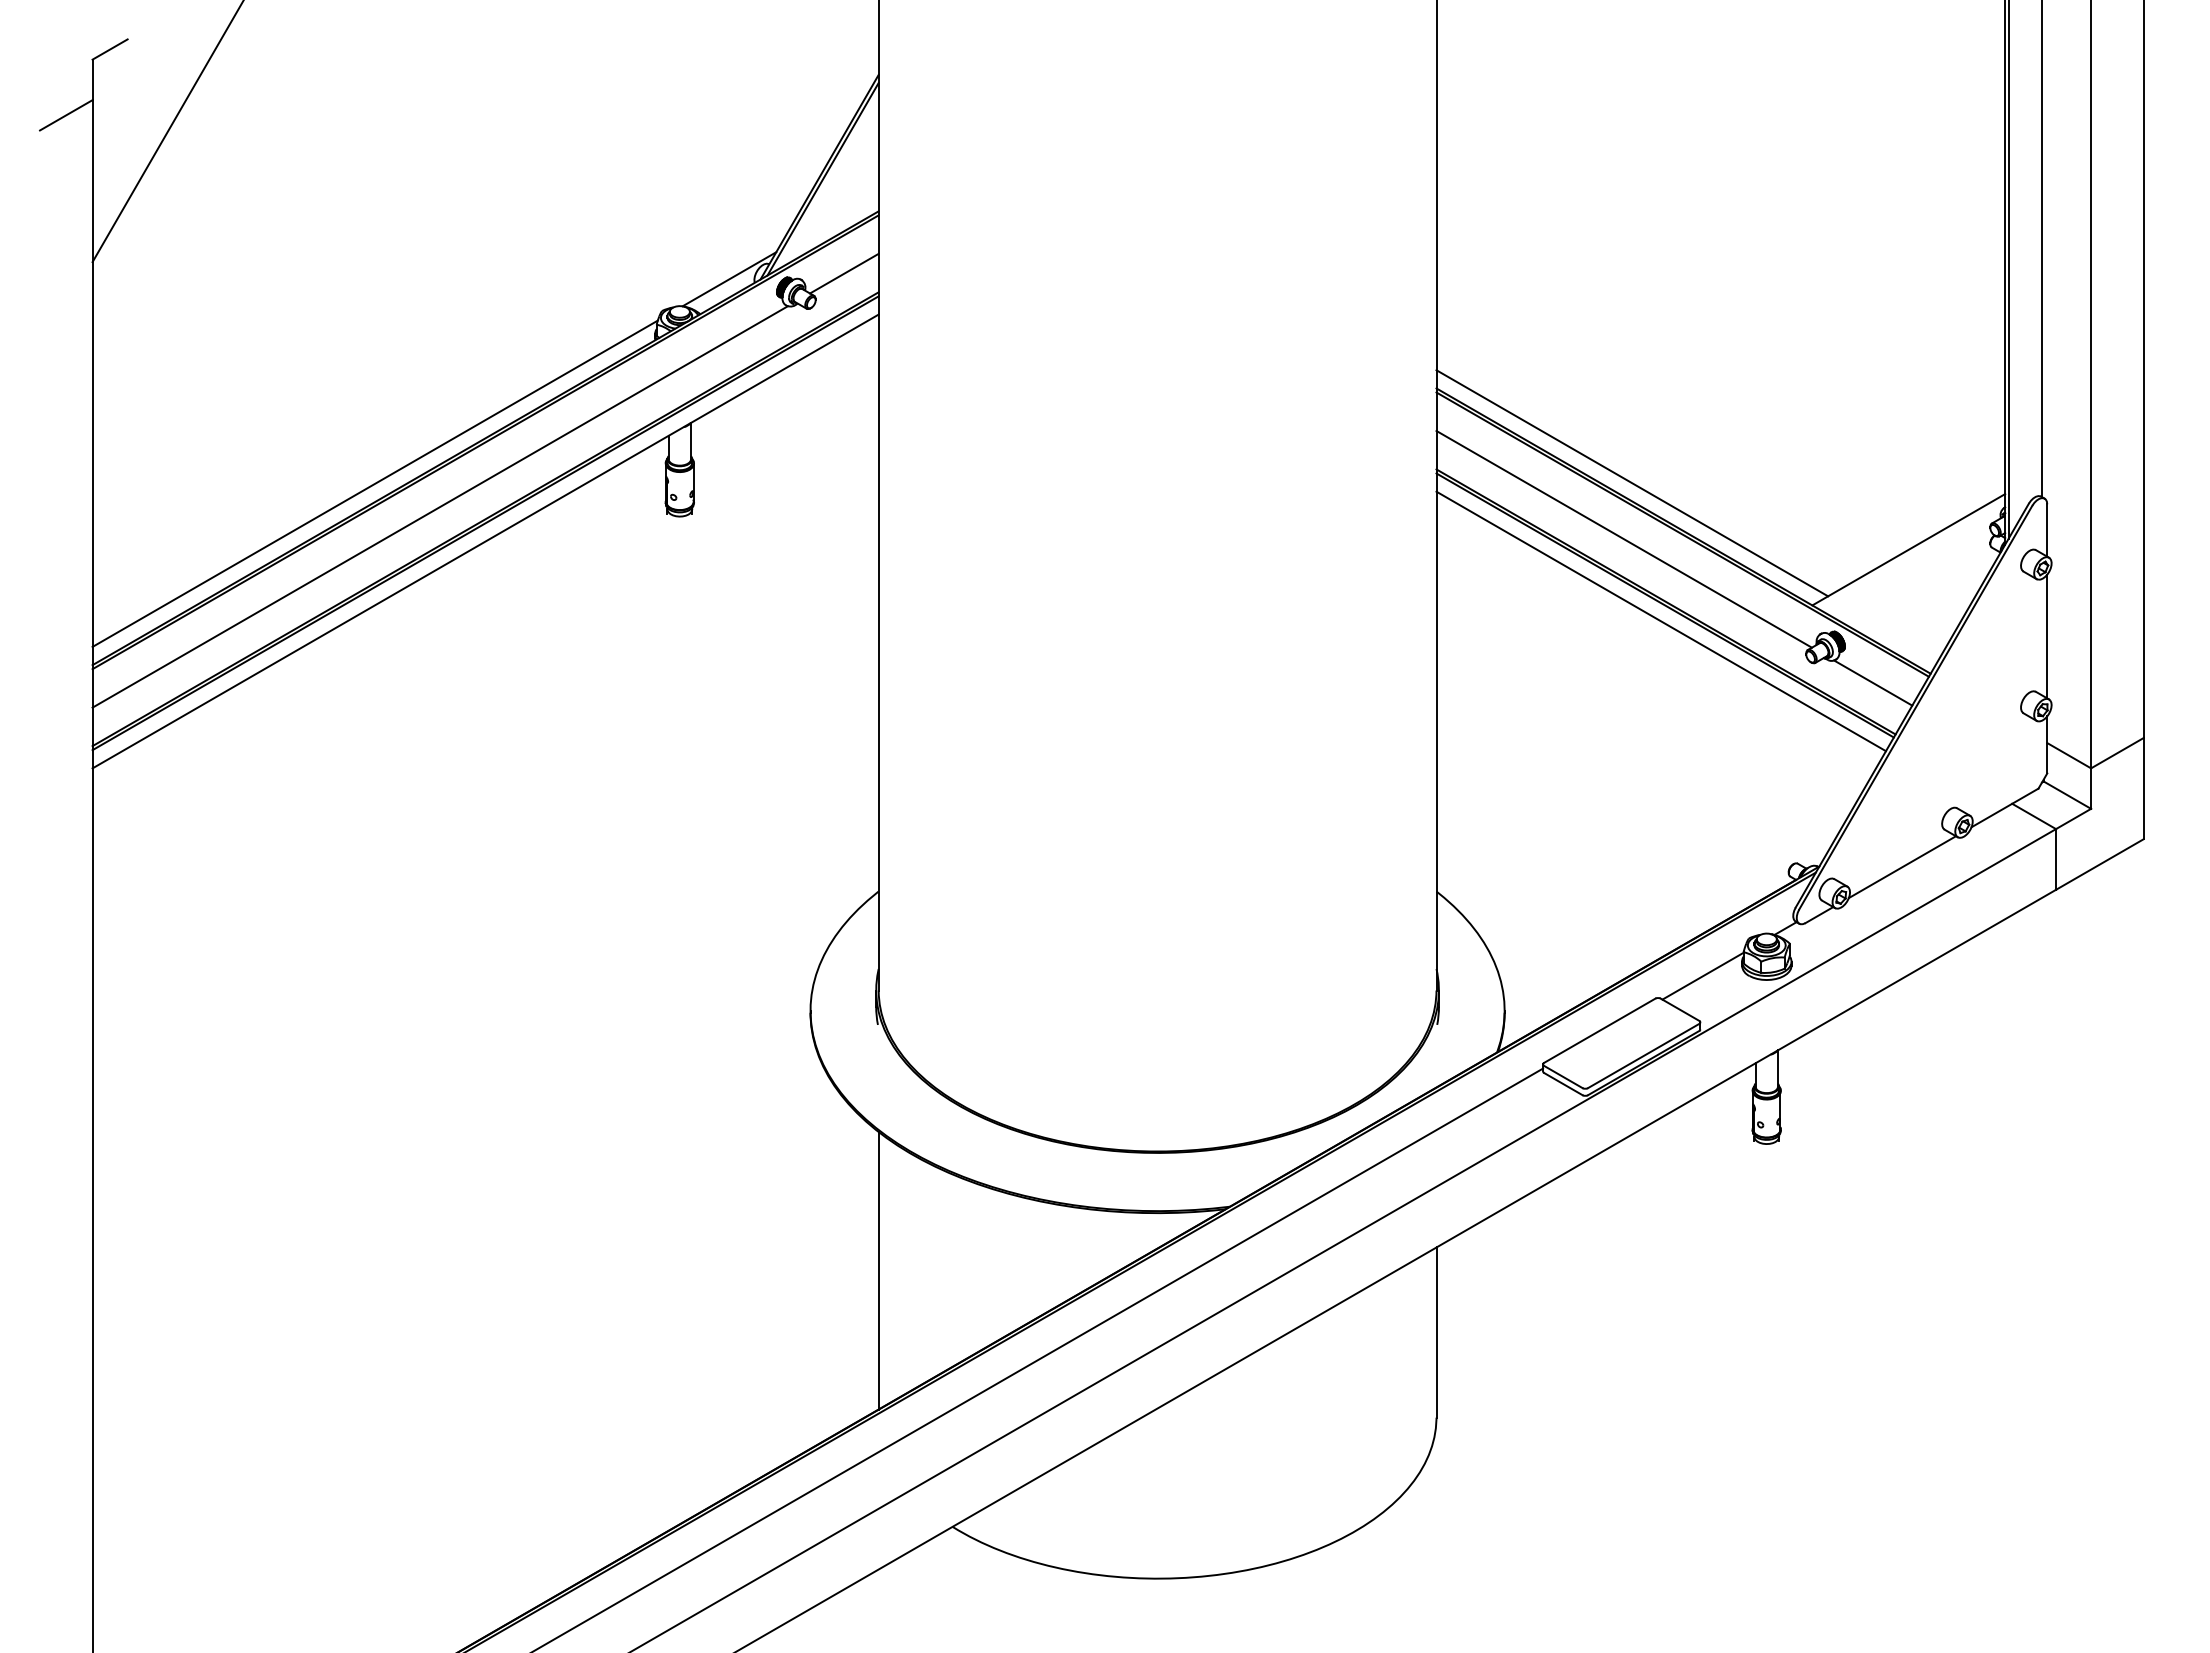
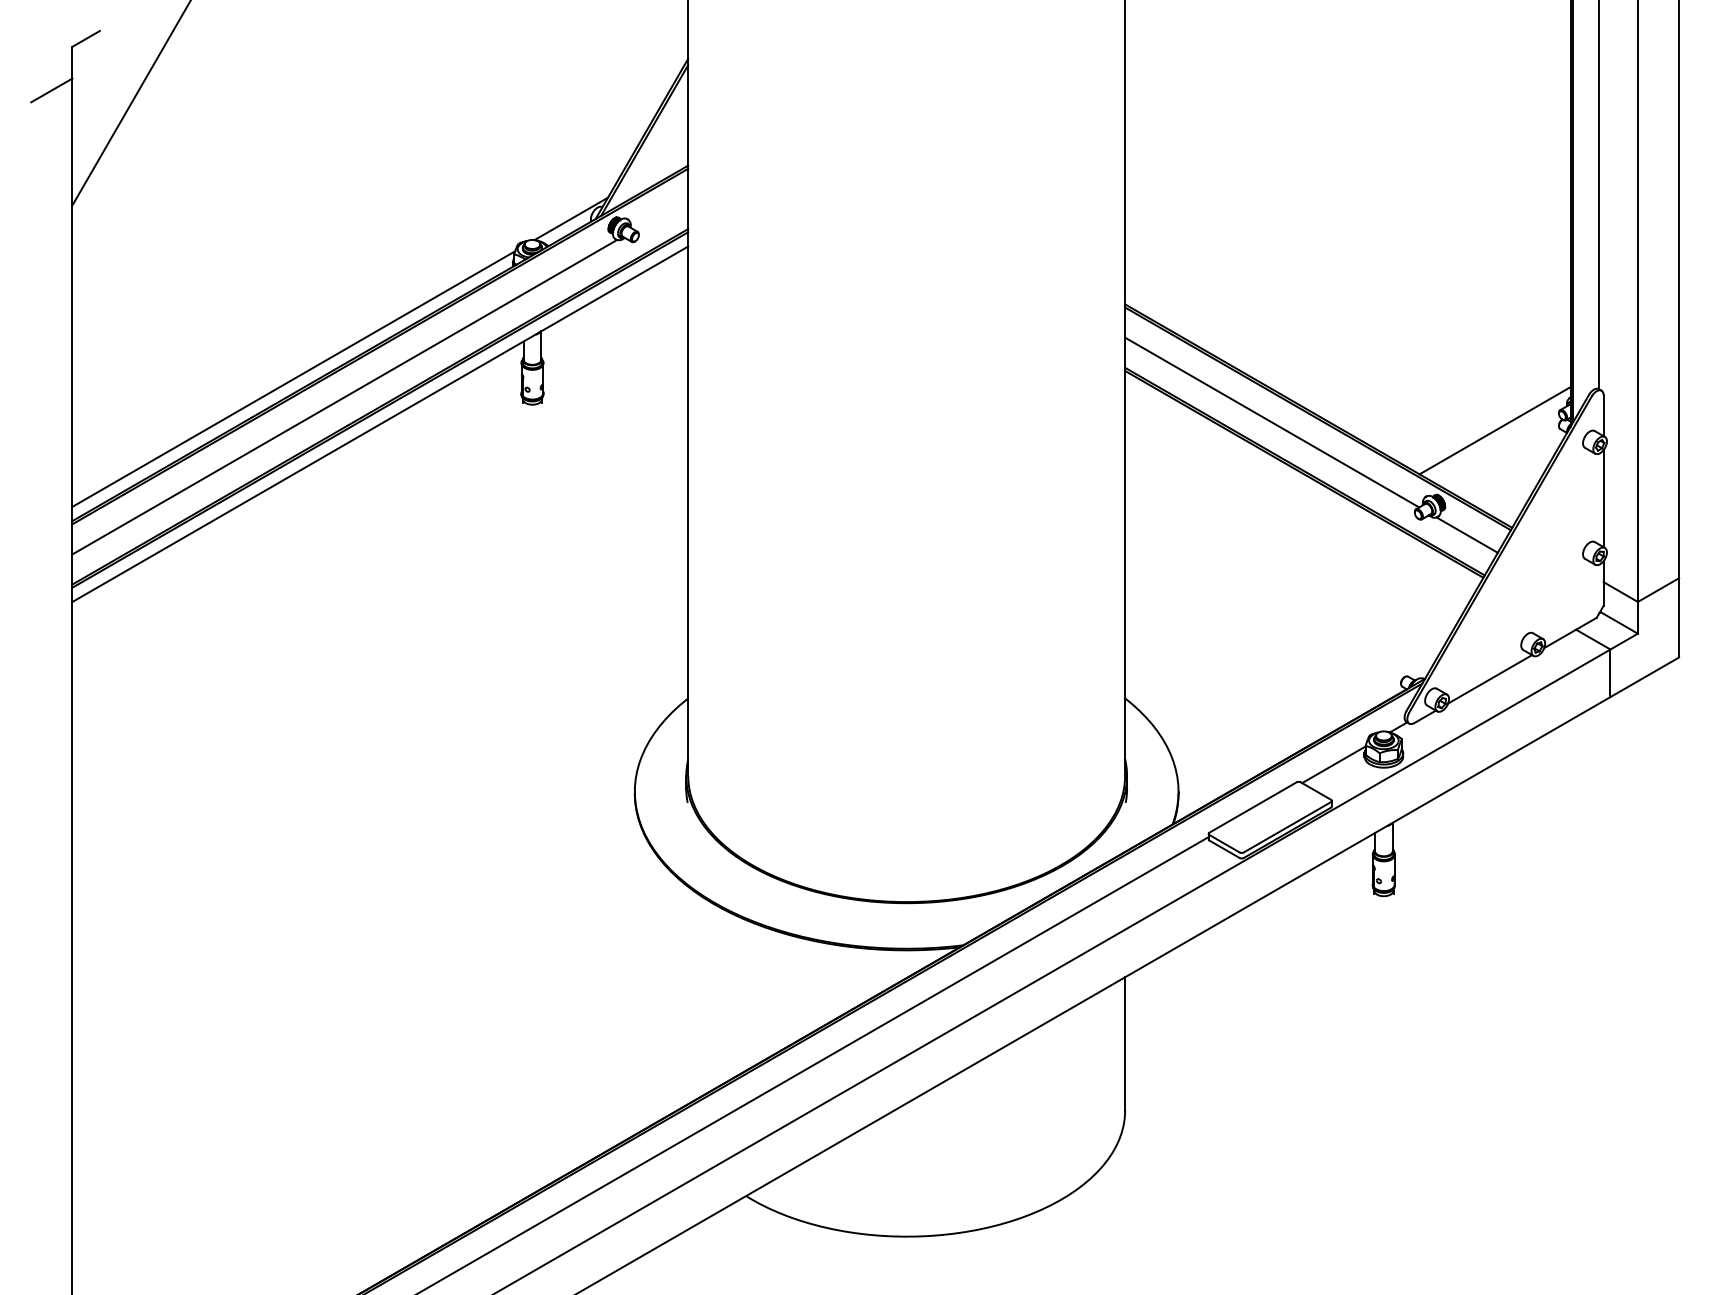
line: (844, 273) -> (661, 214), removed
line: (1632, 483) -> (1278, 378), removed
line: (1660, 621) -> (1300, 486), removed
line: (878, 1270) -> (688, 995), removed

